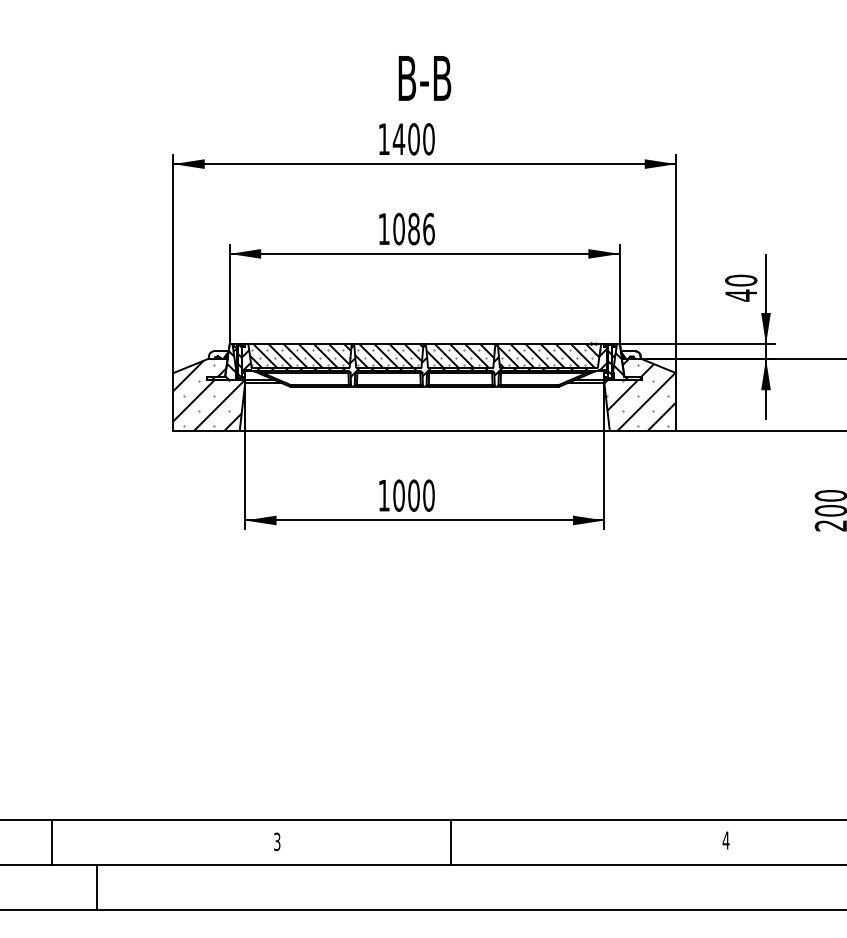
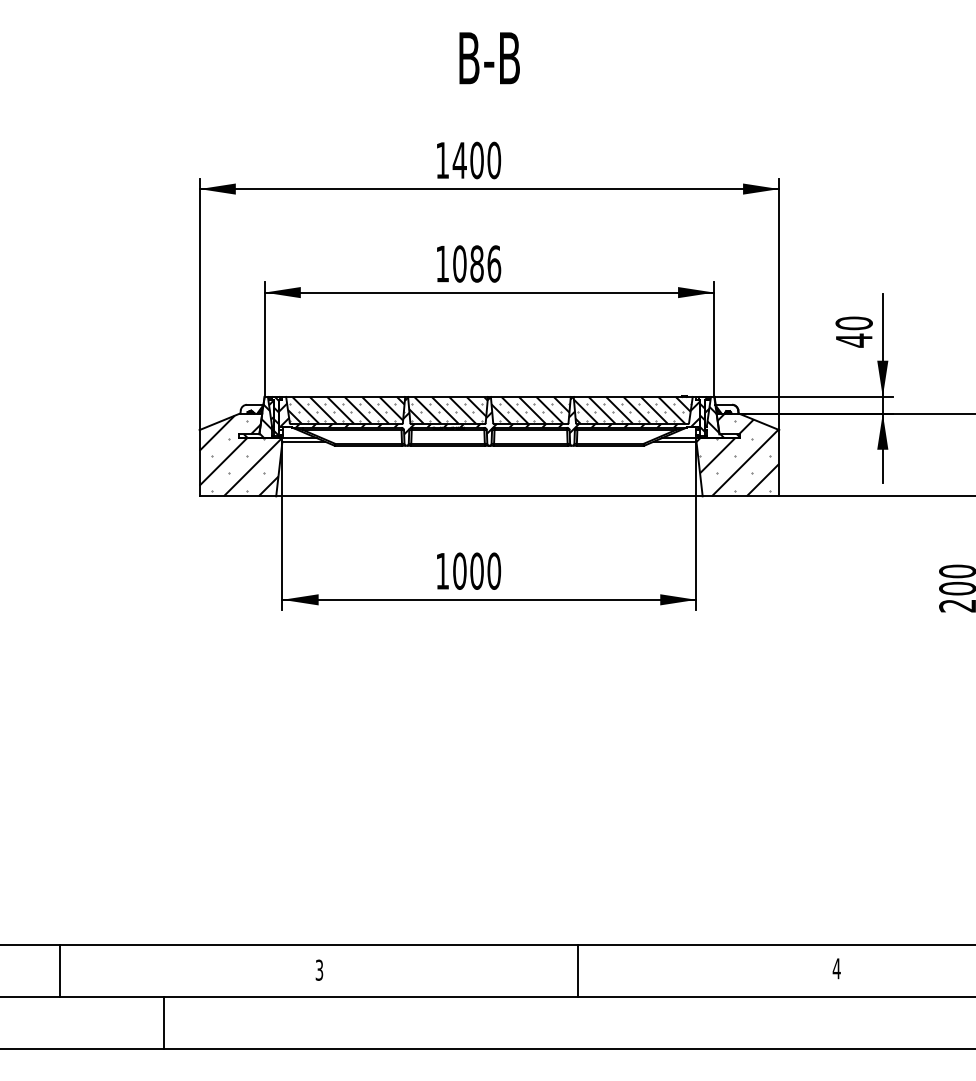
text: (424, 78) -> (489, 58), moved
line: (450, 842) -> (577, 970), moved
line: (96, 887) -> (163, 1022), moved

